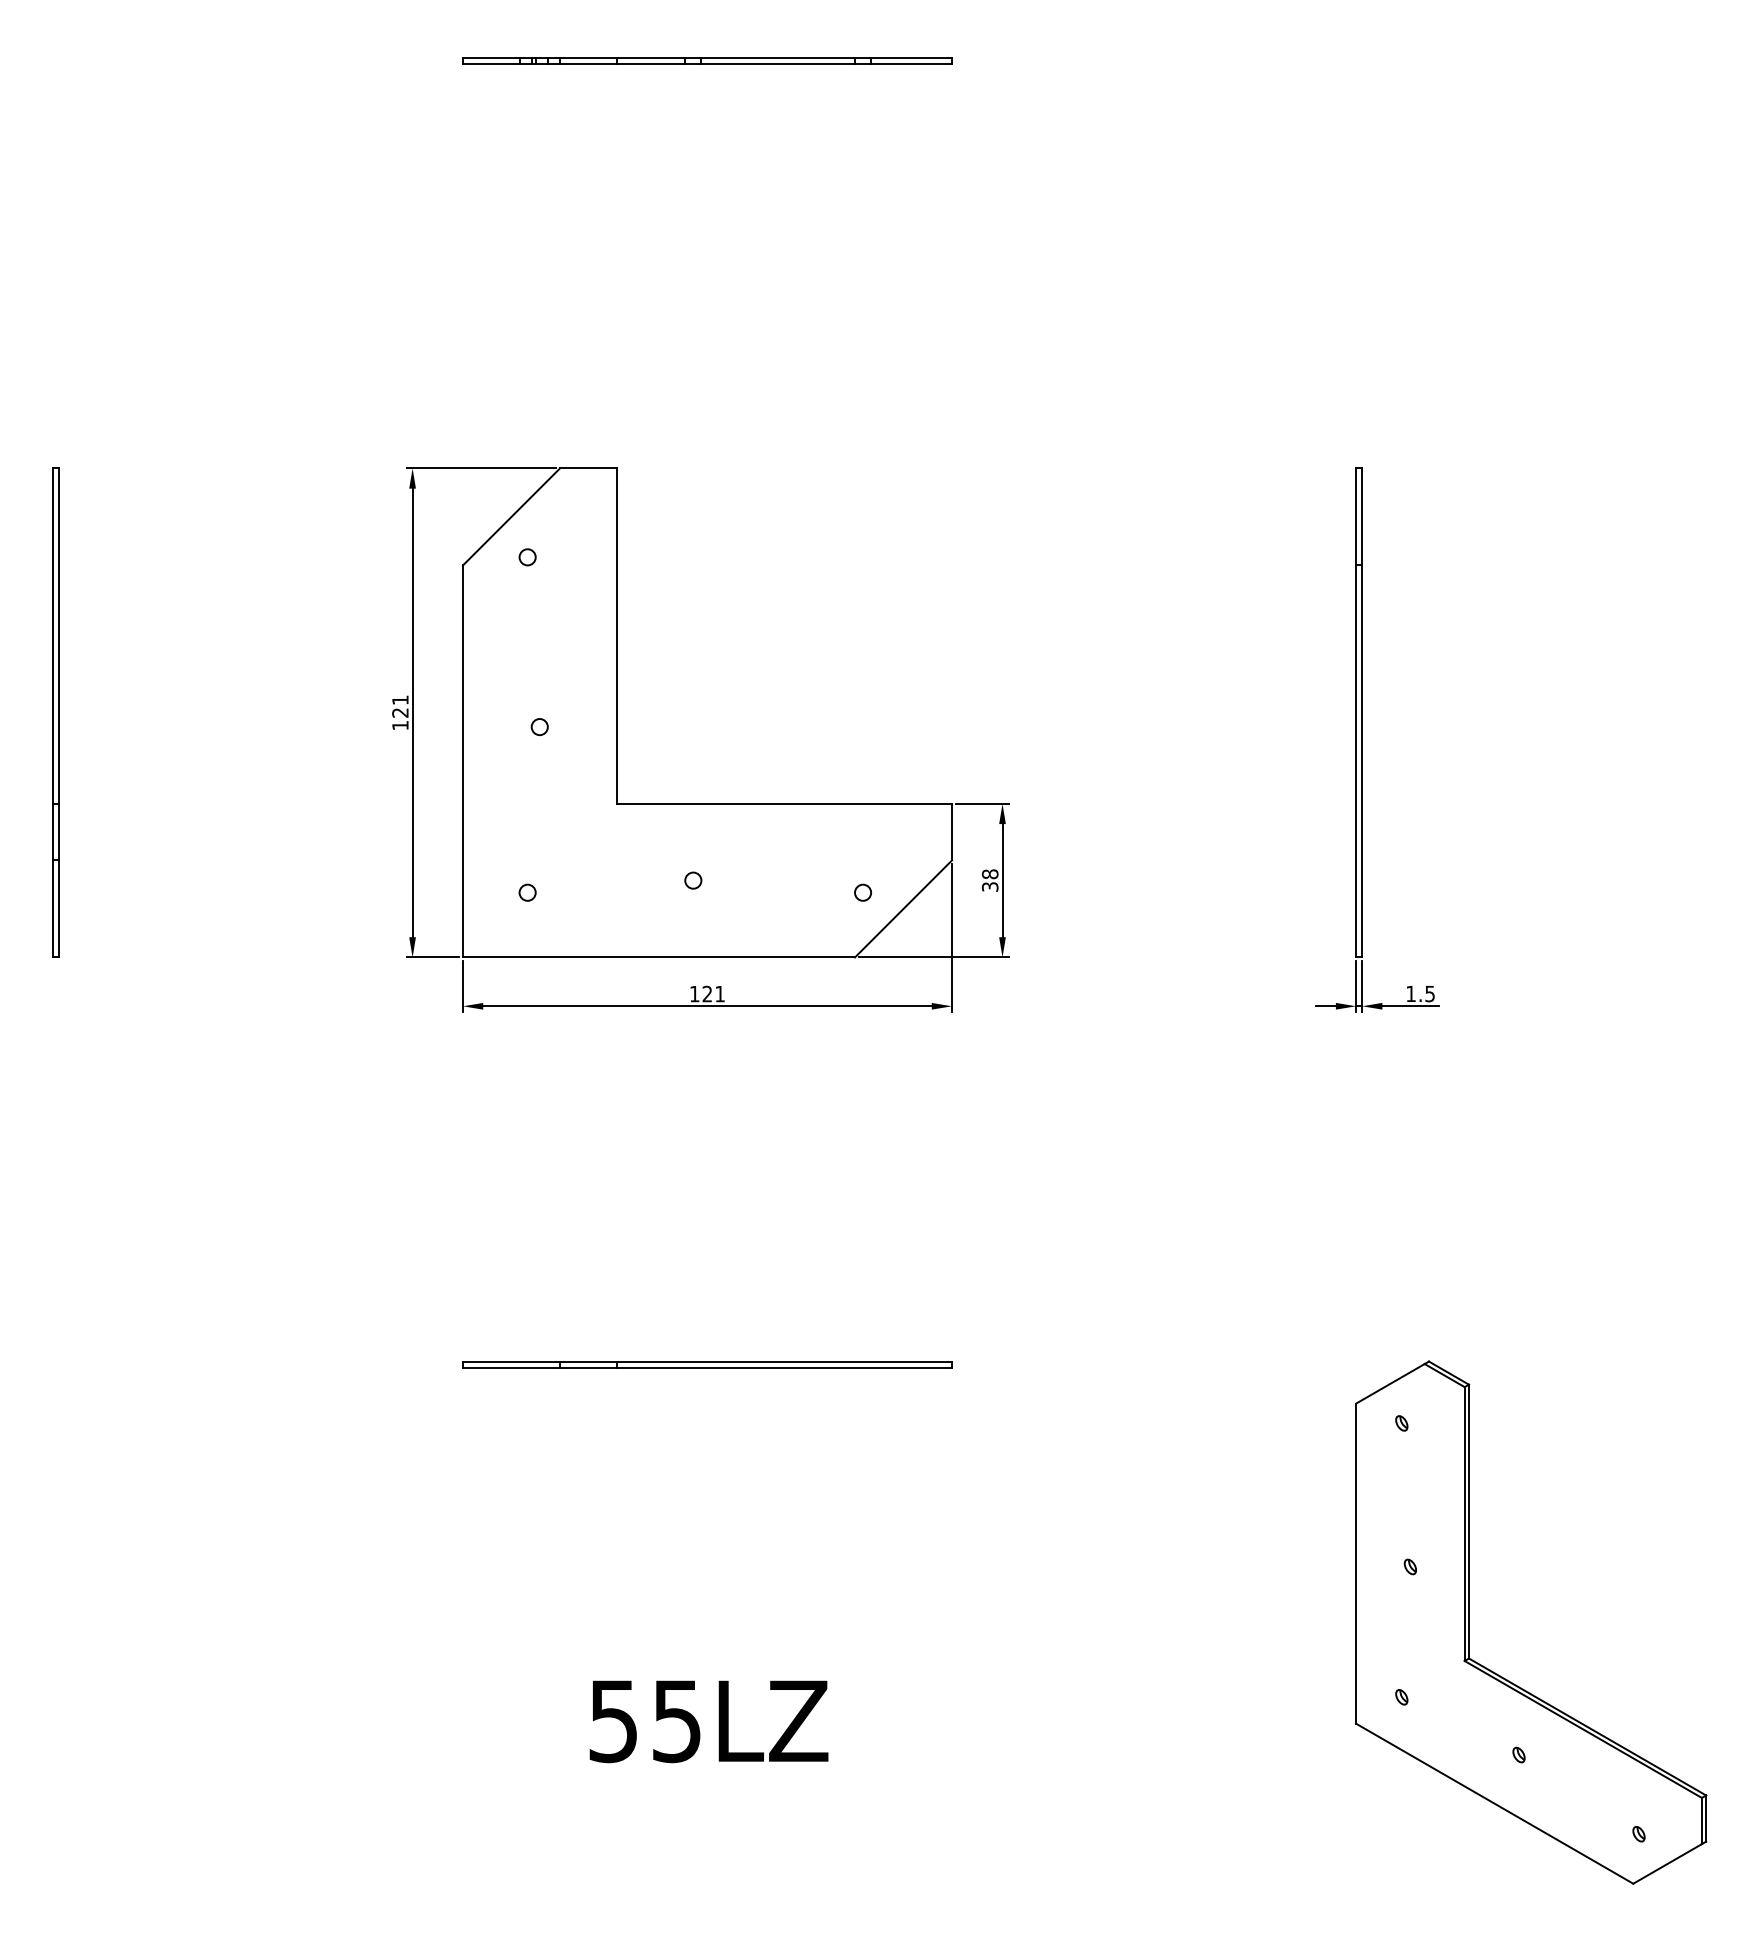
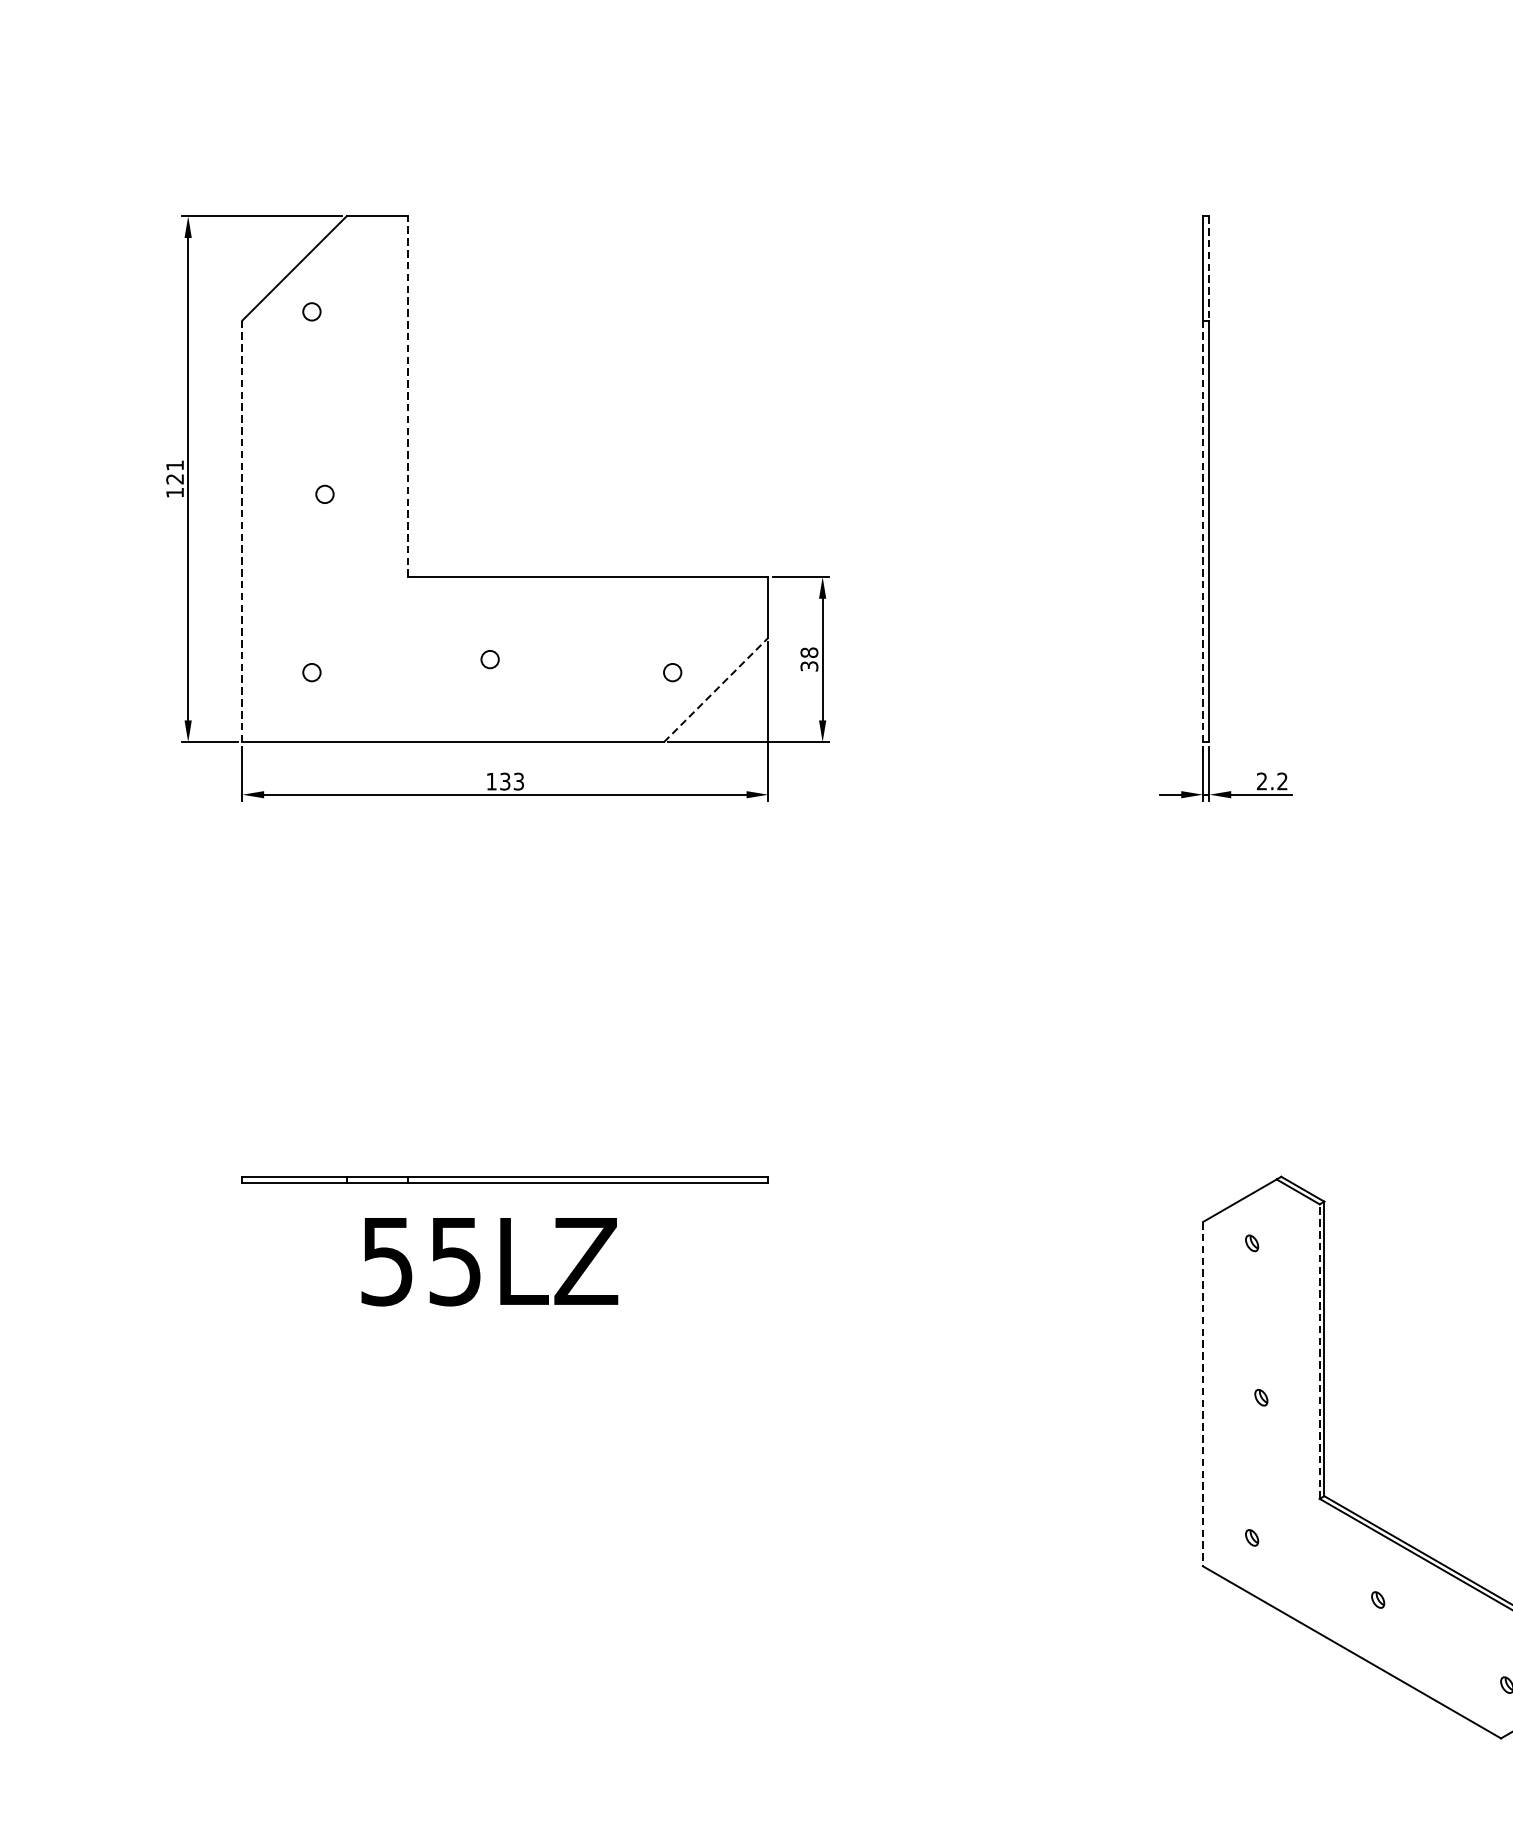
line: (1362, 517) -> (1209, 269), solid -> dashed
line: (616, 636) -> (407, 397), solid -> dashed
line: (1356, 760) -> (1203, 530), solid -> dashed
line: (463, 761) -> (242, 531), solid -> dashed
line: (903, 908) -> (716, 689), solid -> dashed
text: (713, 993) -> (511, 780), 121 -> 133
text: (1420, 993) -> (1272, 780), 1.5 -> 2.2
line: (1464, 1524) -> (1319, 1352), solid -> dashed
line: (1356, 1564) -> (1203, 1395), solid -> dashed
text: (708, 1721) -> (489, 1261), moved

